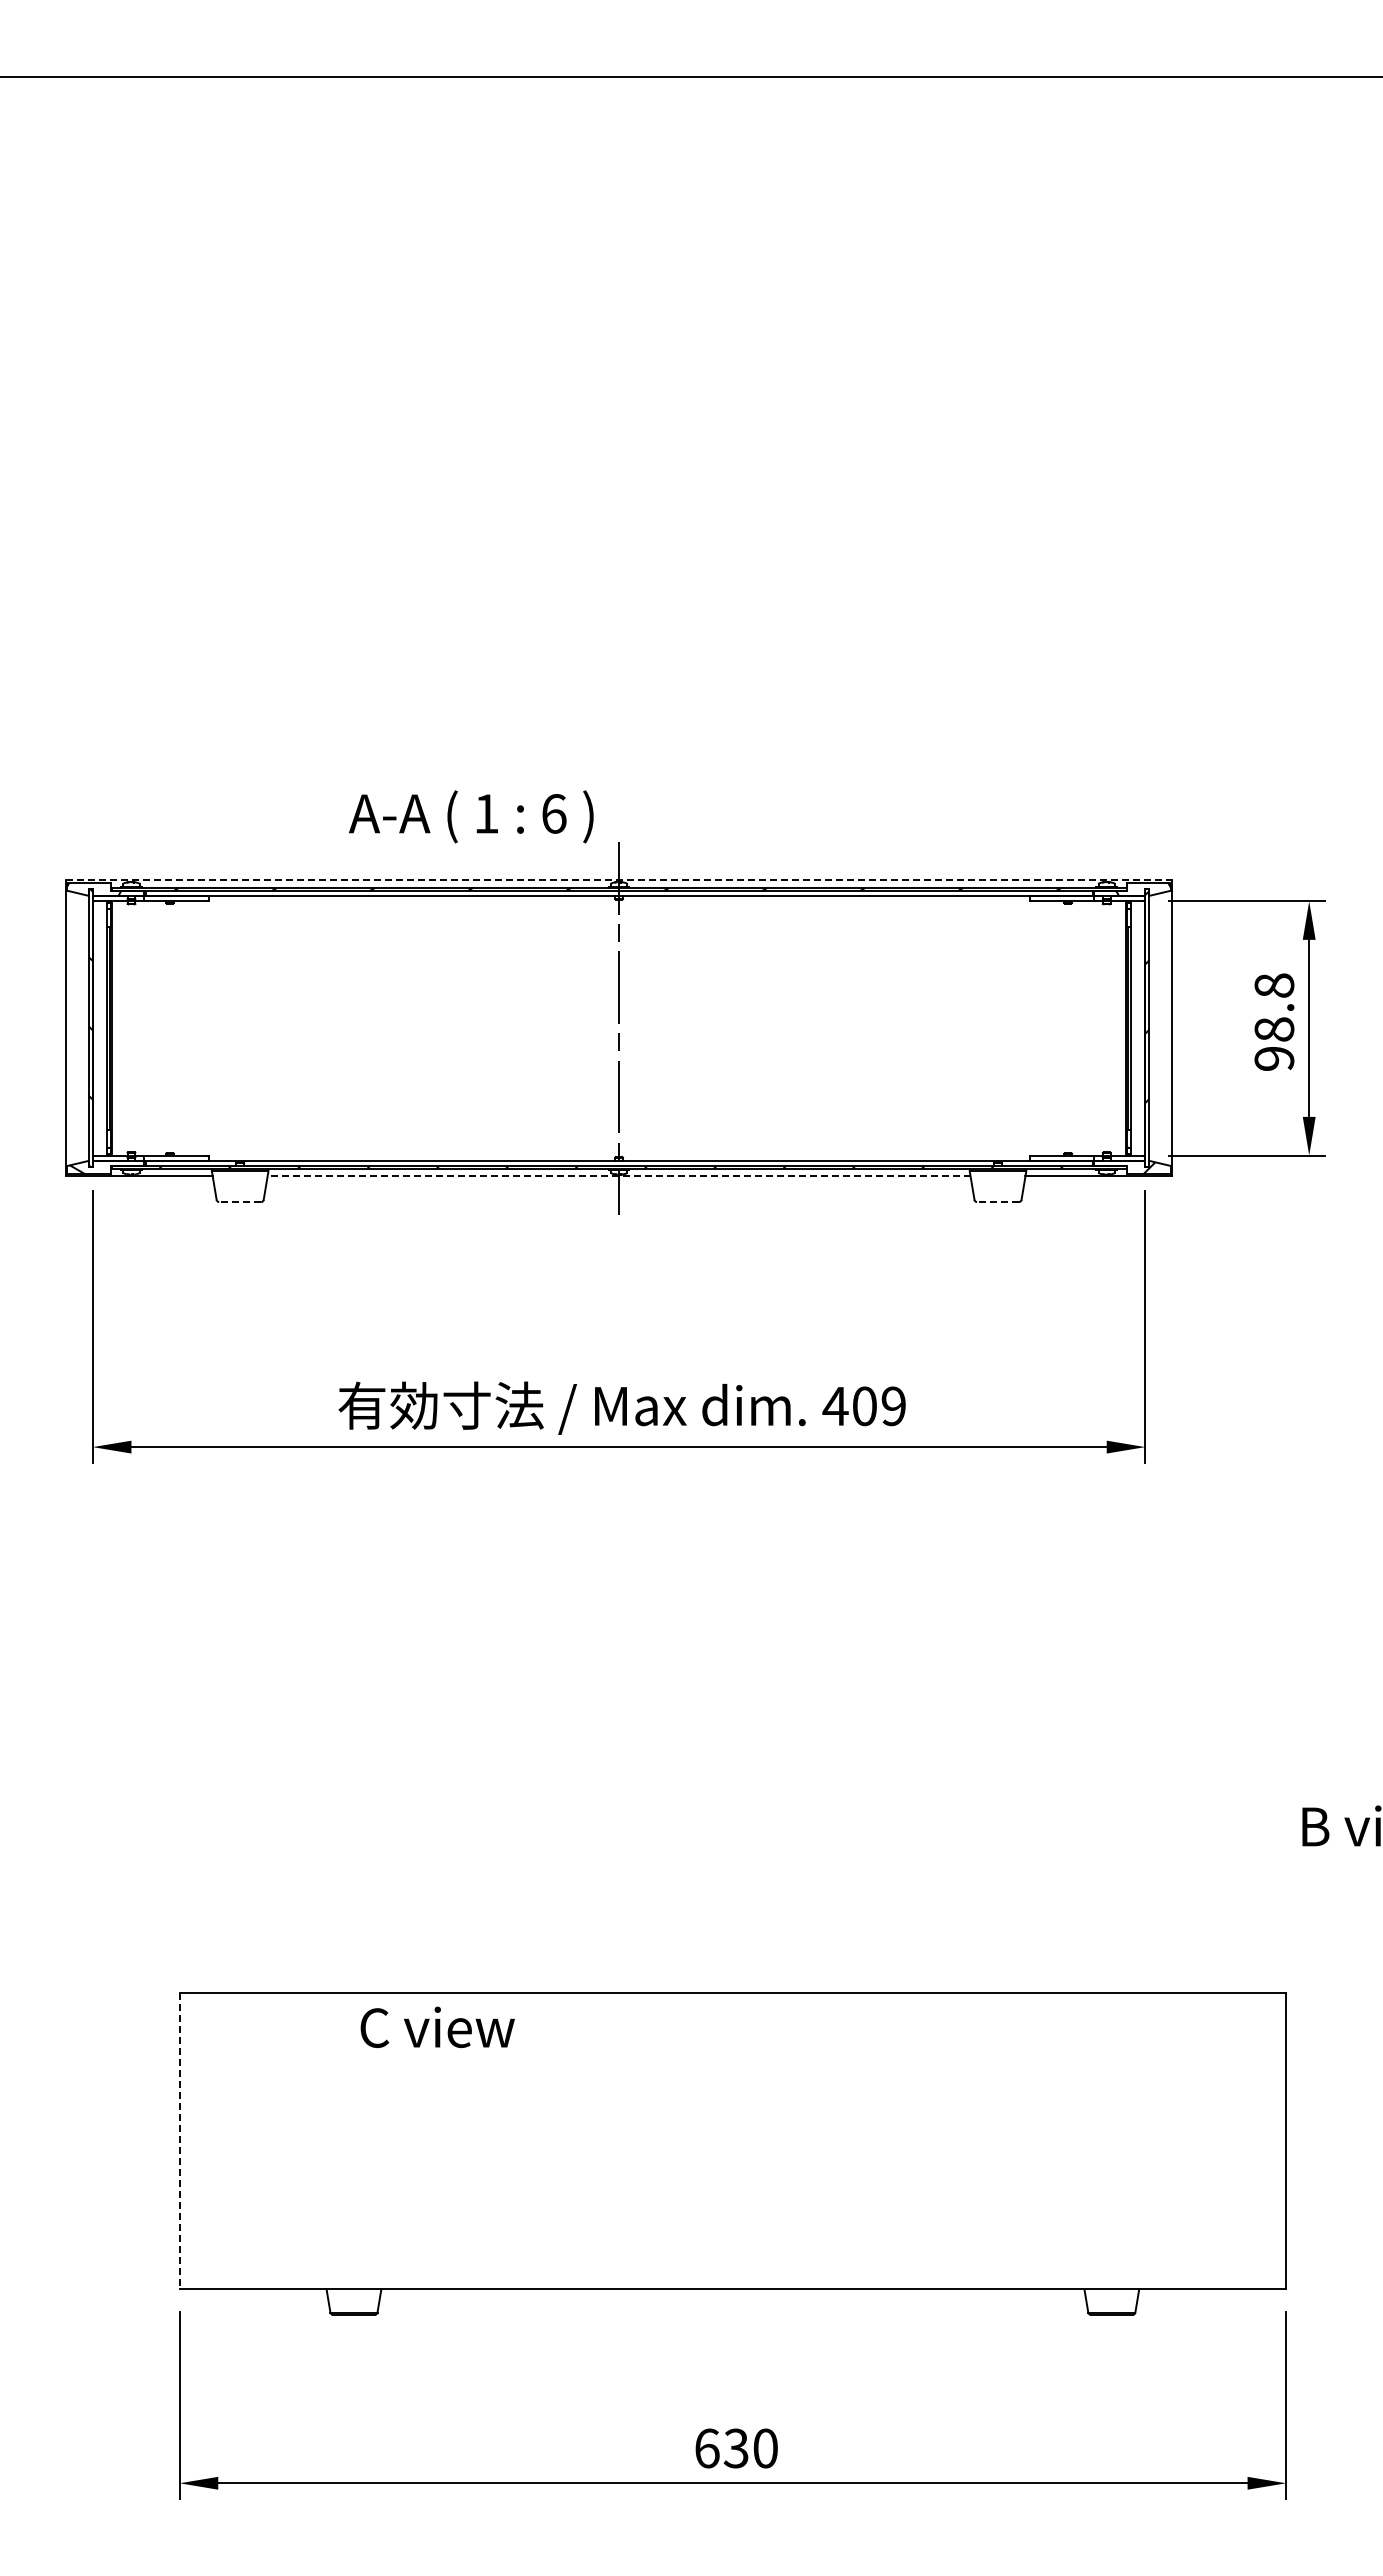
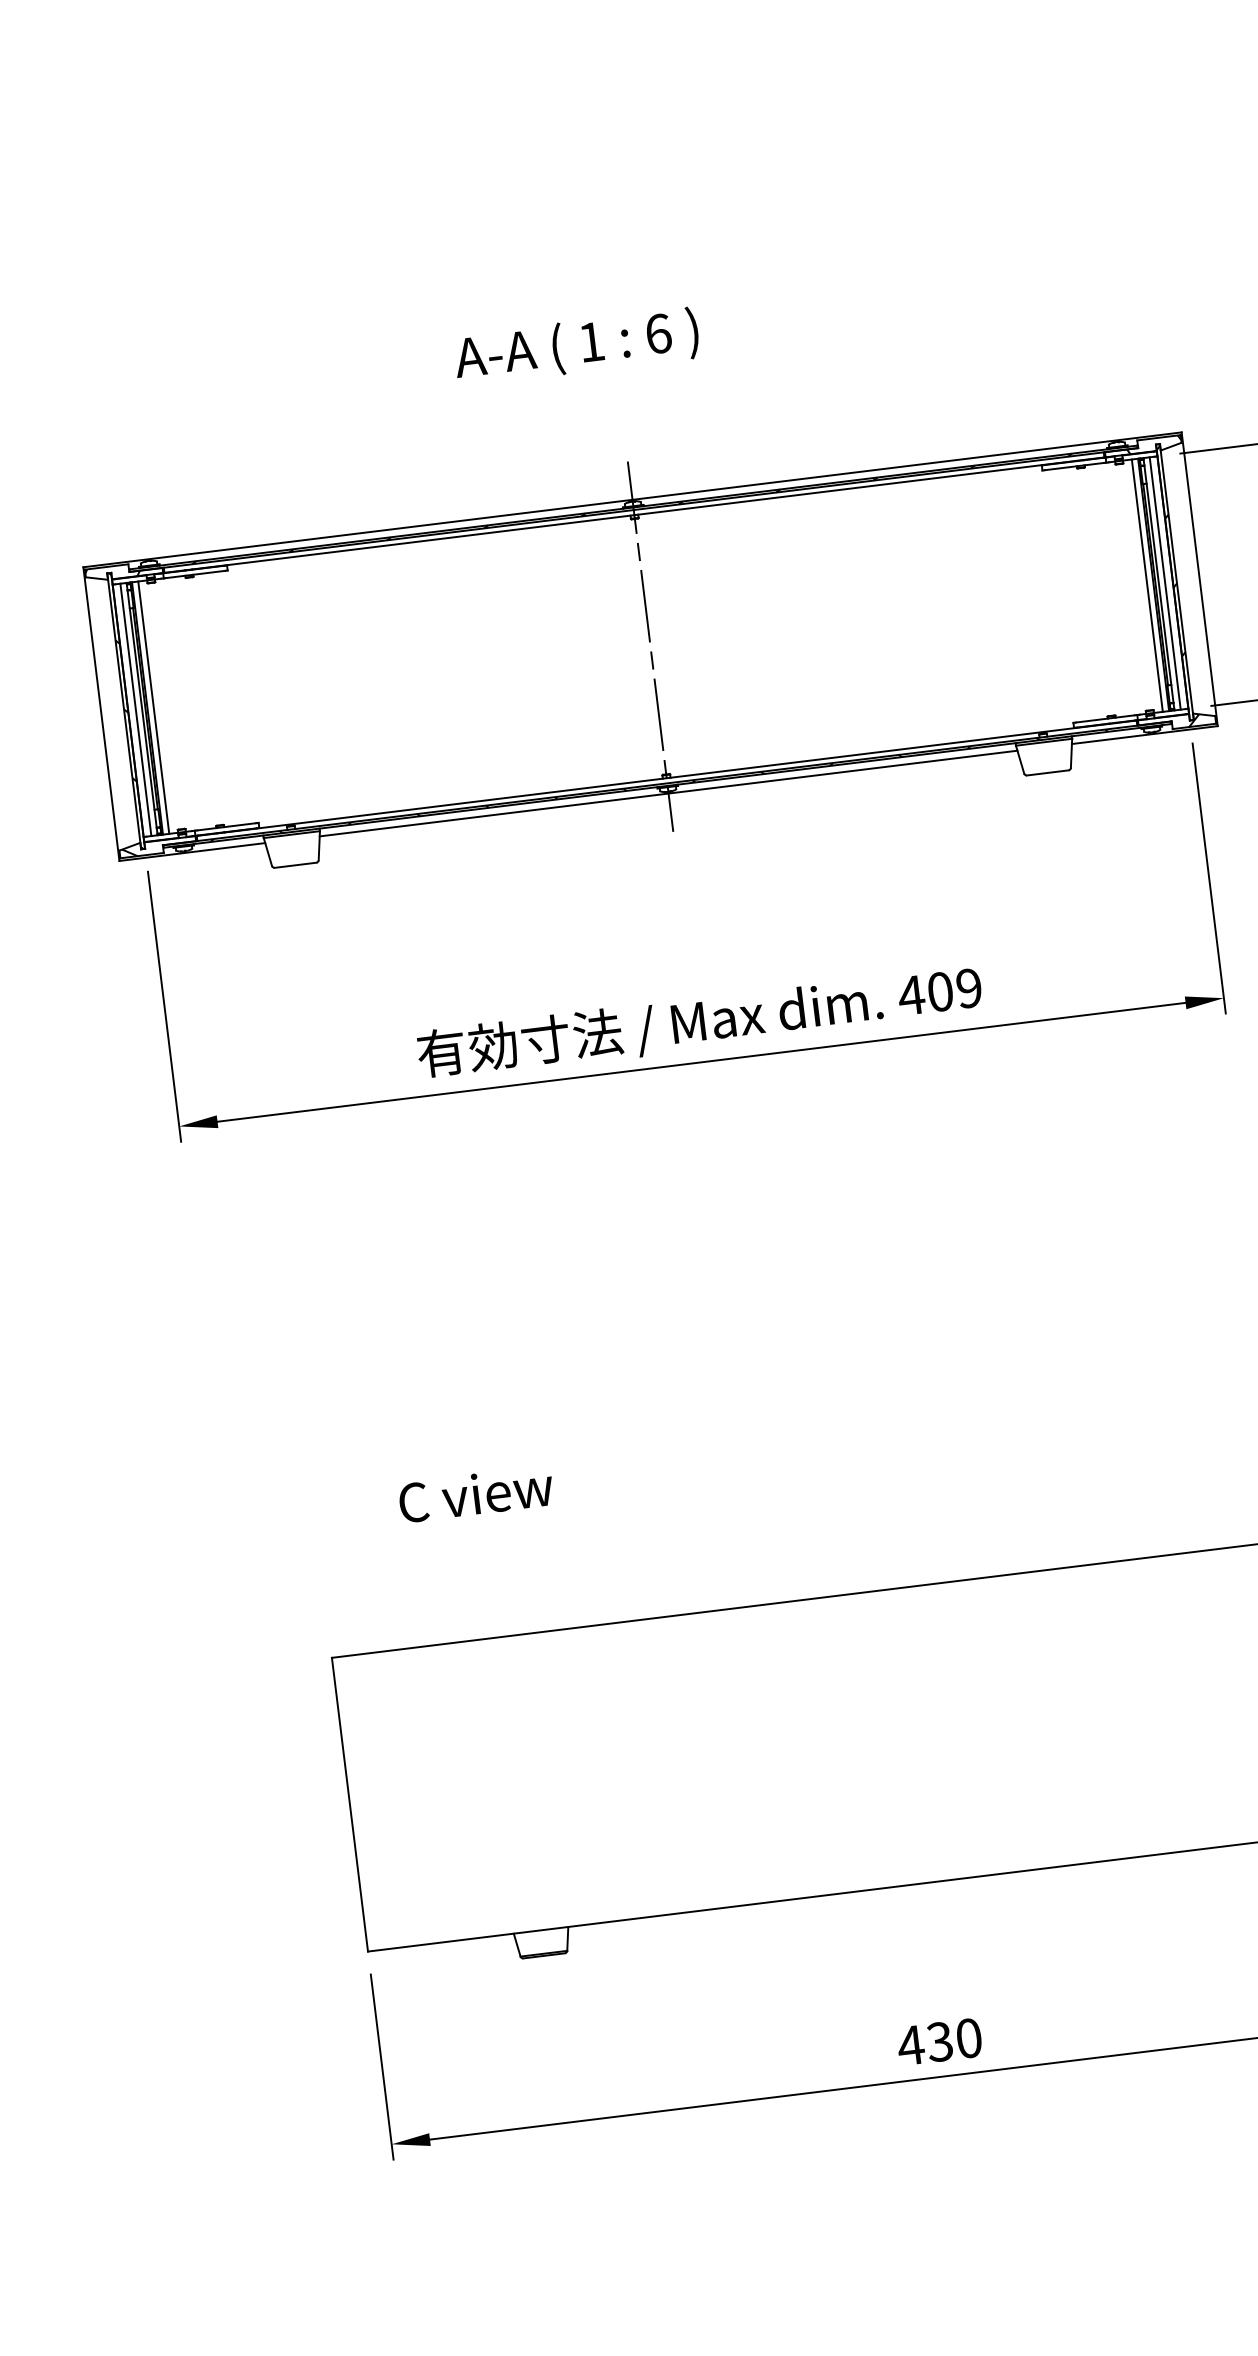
text: (471, 816) -> (576, 346), moved
line: (619, 880) -> (632, 499), dashed -> solid
line: (100, 1028) -> (135, 710), added
line: (118, 1028) -> (153, 707), added
line: (1119, 1028) -> (1147, 585), added
line: (1137, 1028) -> (1165, 583), added
line: (618, 1176) -> (668, 793), dashed -> solid
line: (240, 1202) -> (295, 865), dashed -> solid
line: (998, 1202) -> (1048, 773), dashed -> solid
text: (437, 2026) -> (475, 1493), moved
line: (179, 2141) -> (349, 1805), dashed -> solid
text: (706, 2448) -> (910, 2045), 630 -> 430

